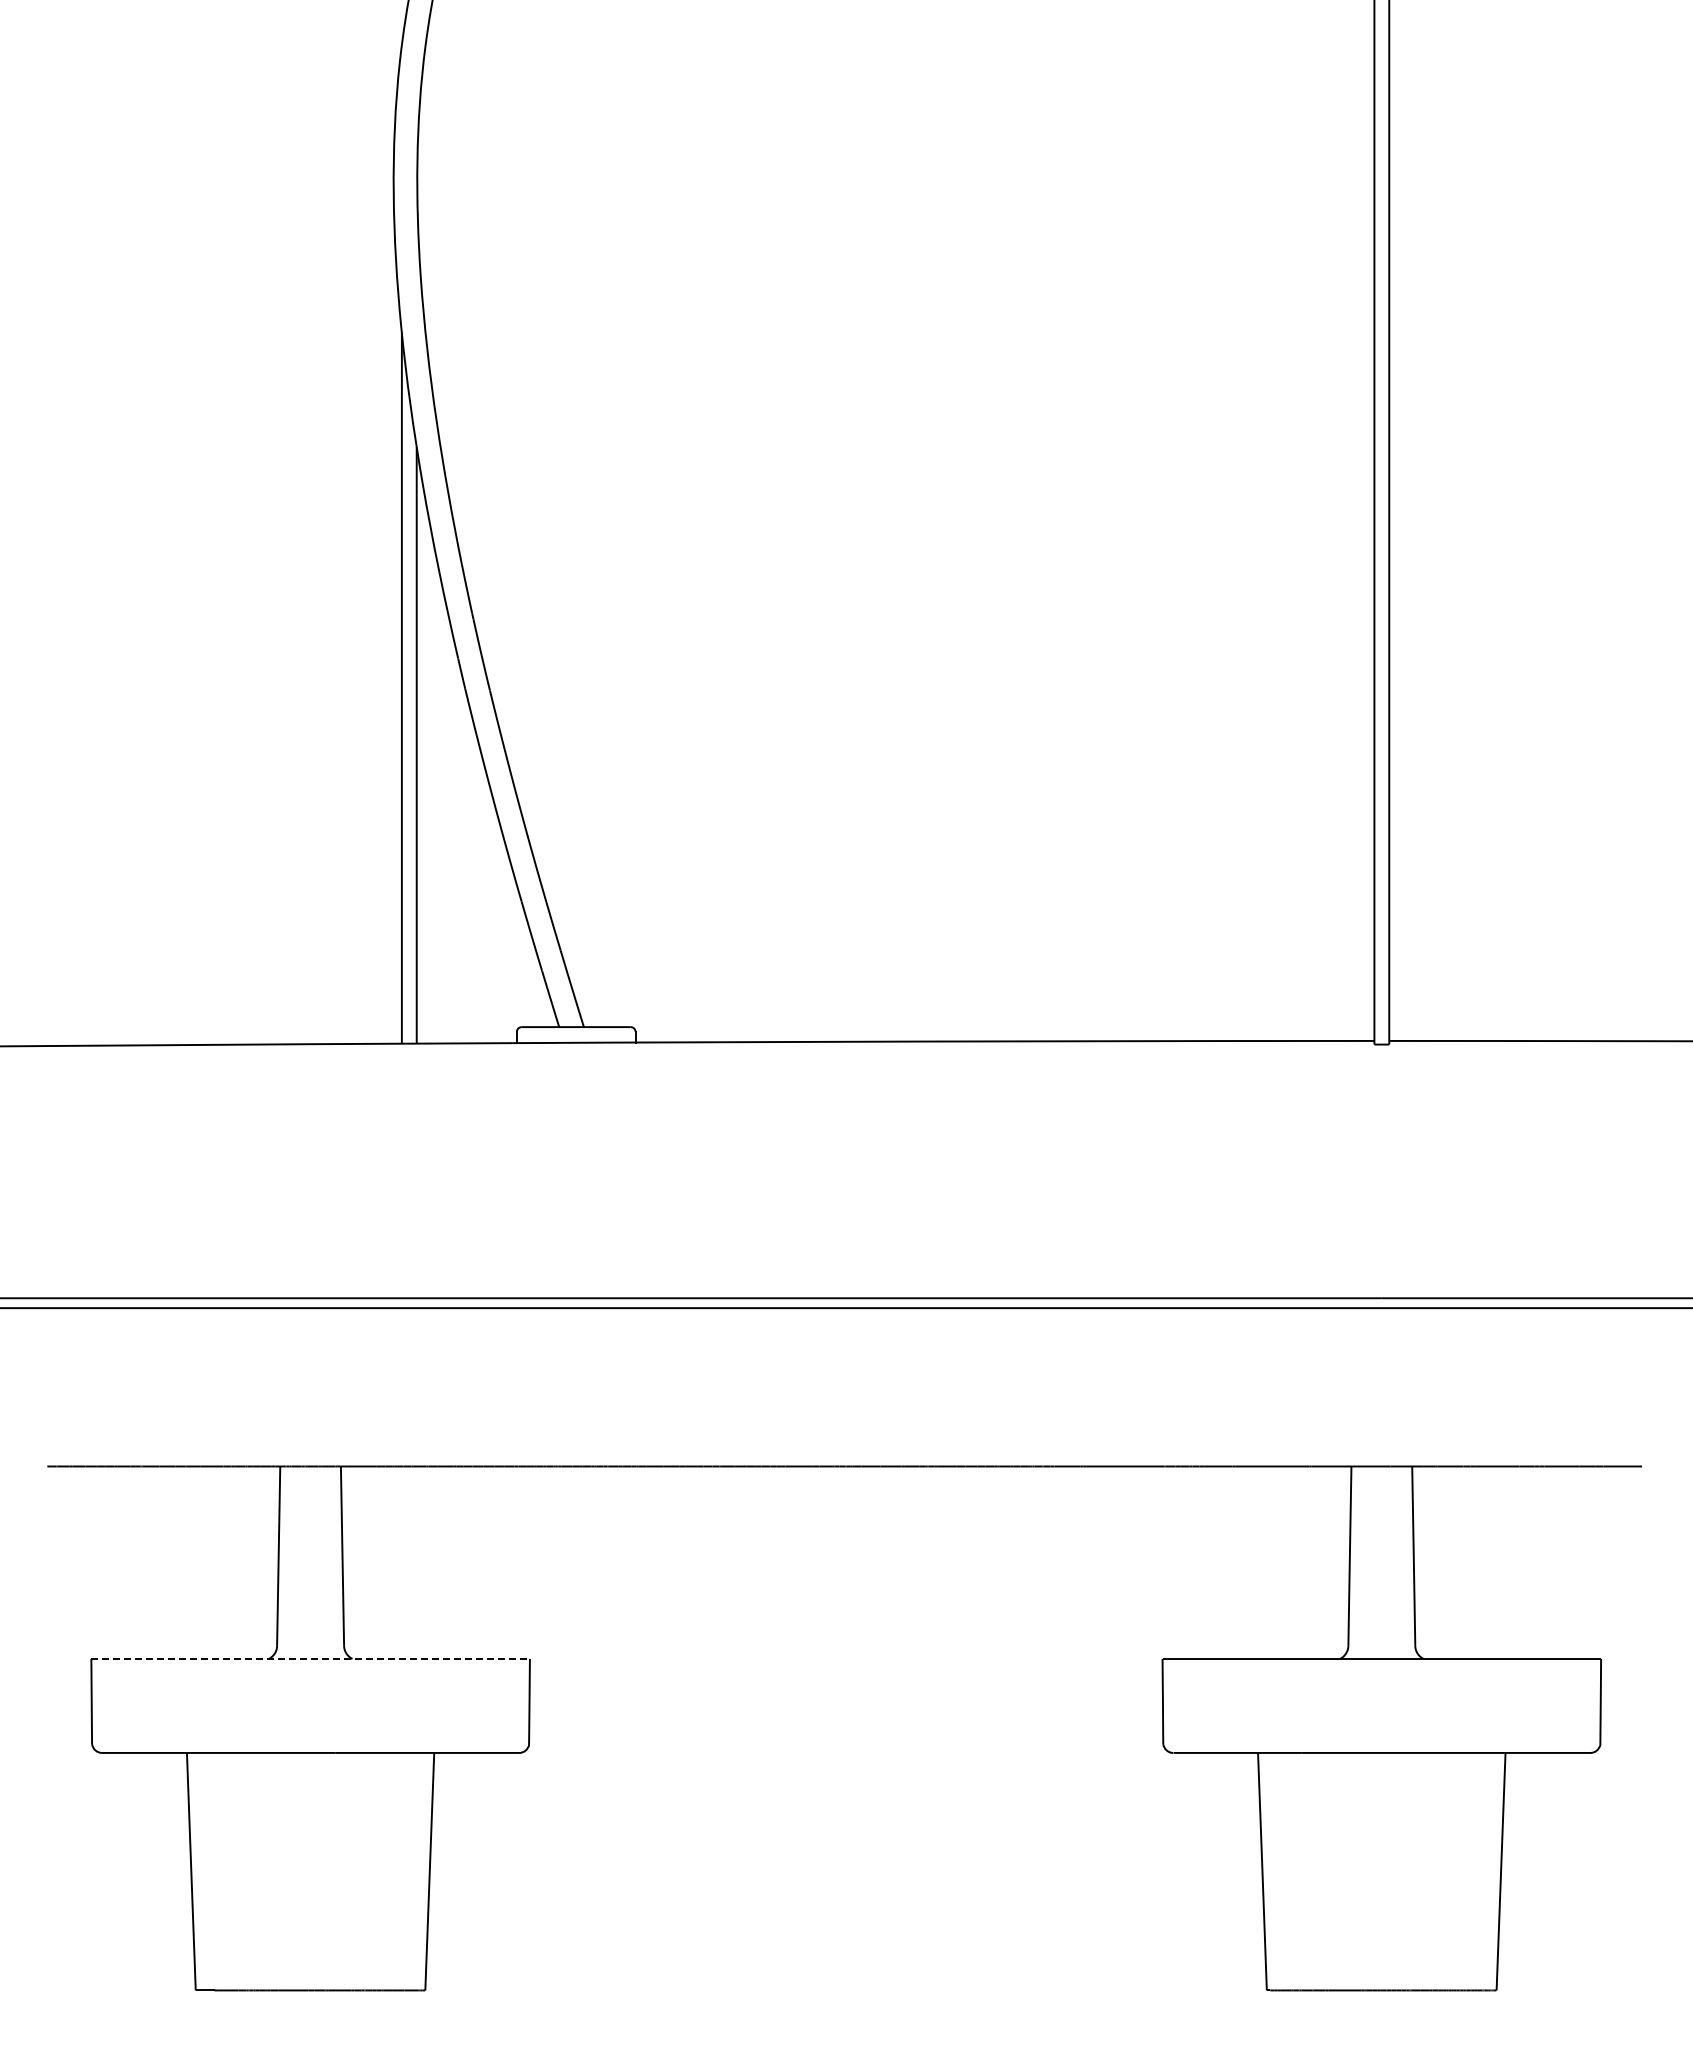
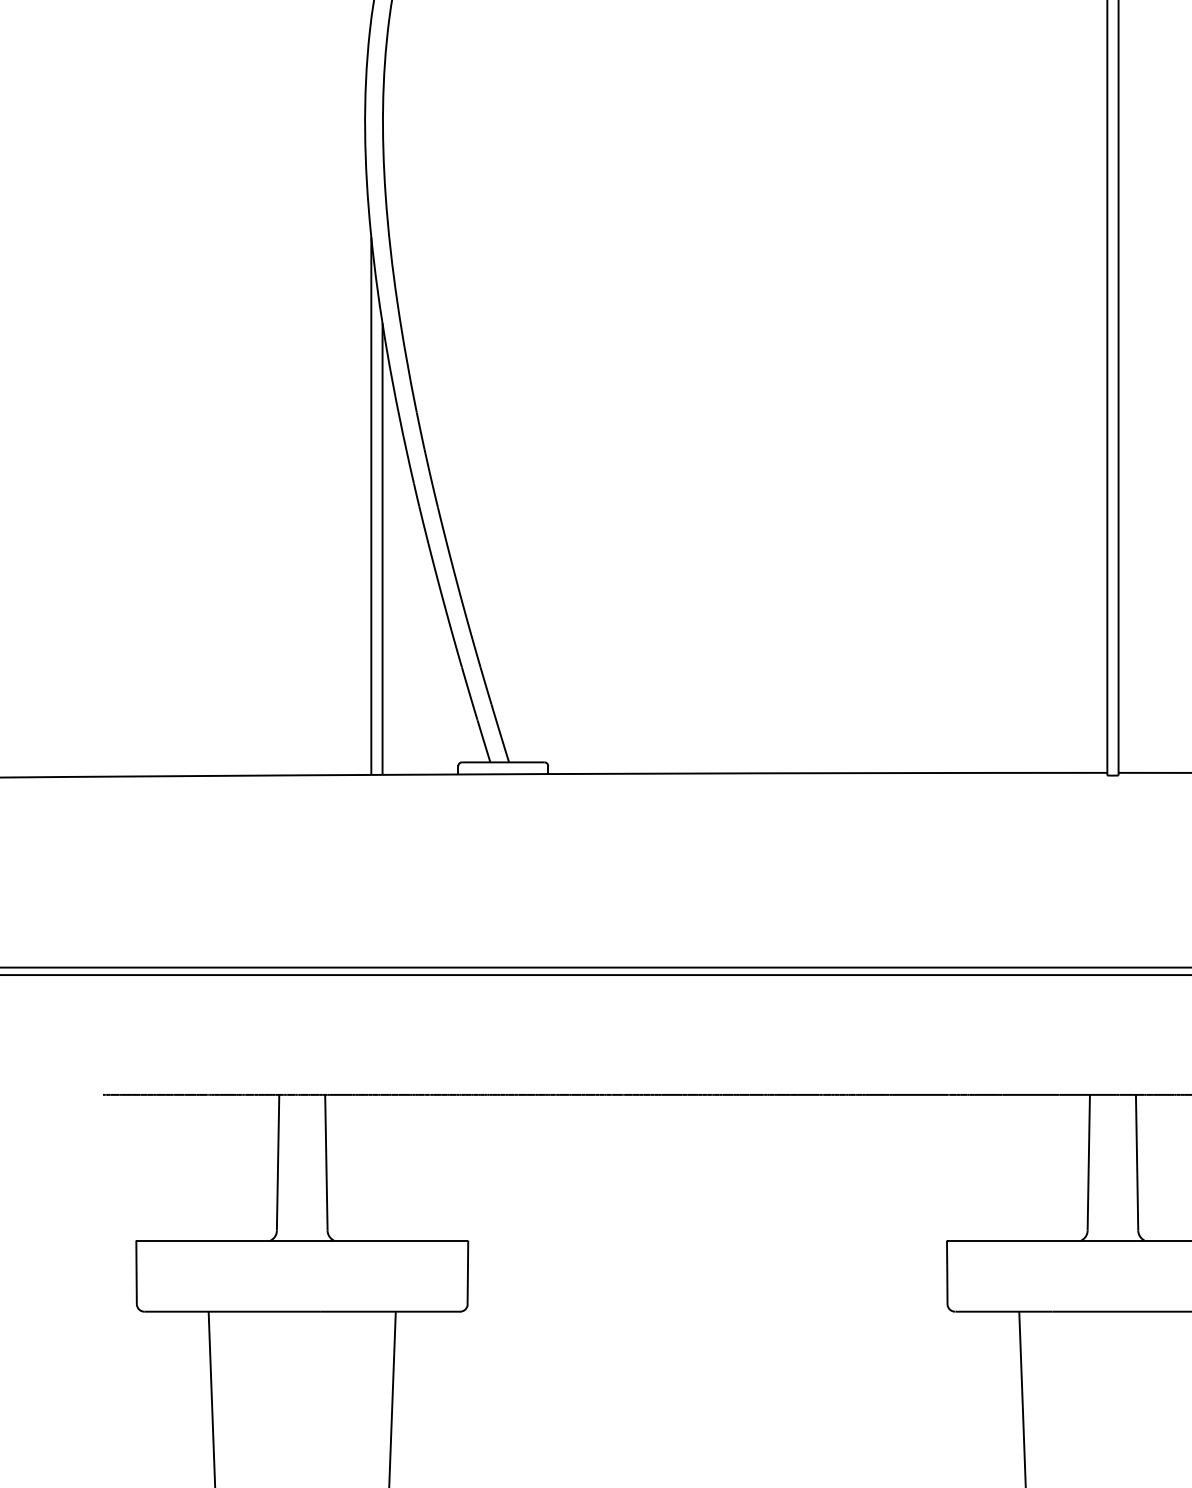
line: (311, 1658) -> (302, 1240), dashed -> solid

